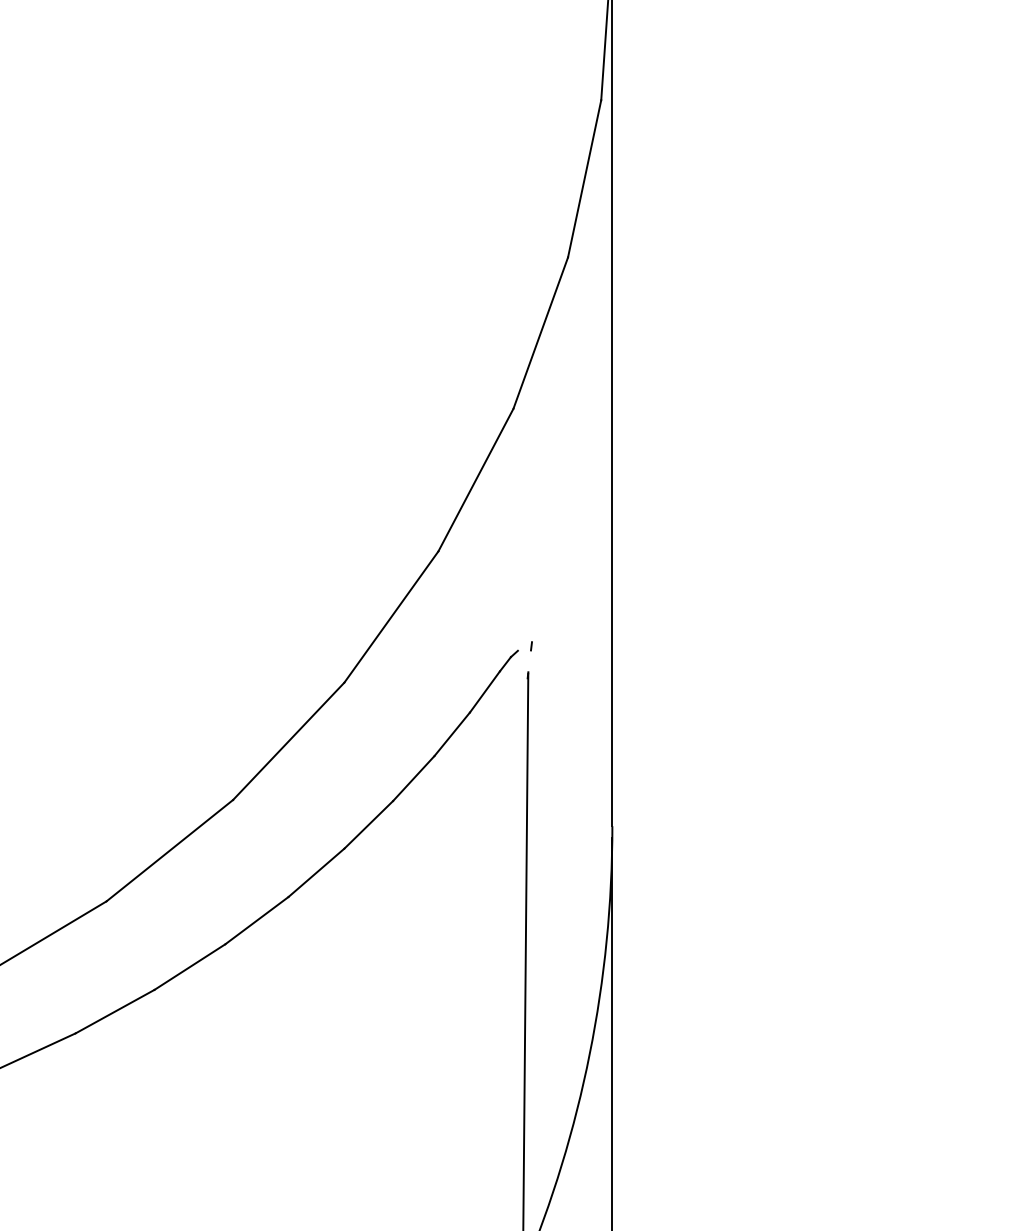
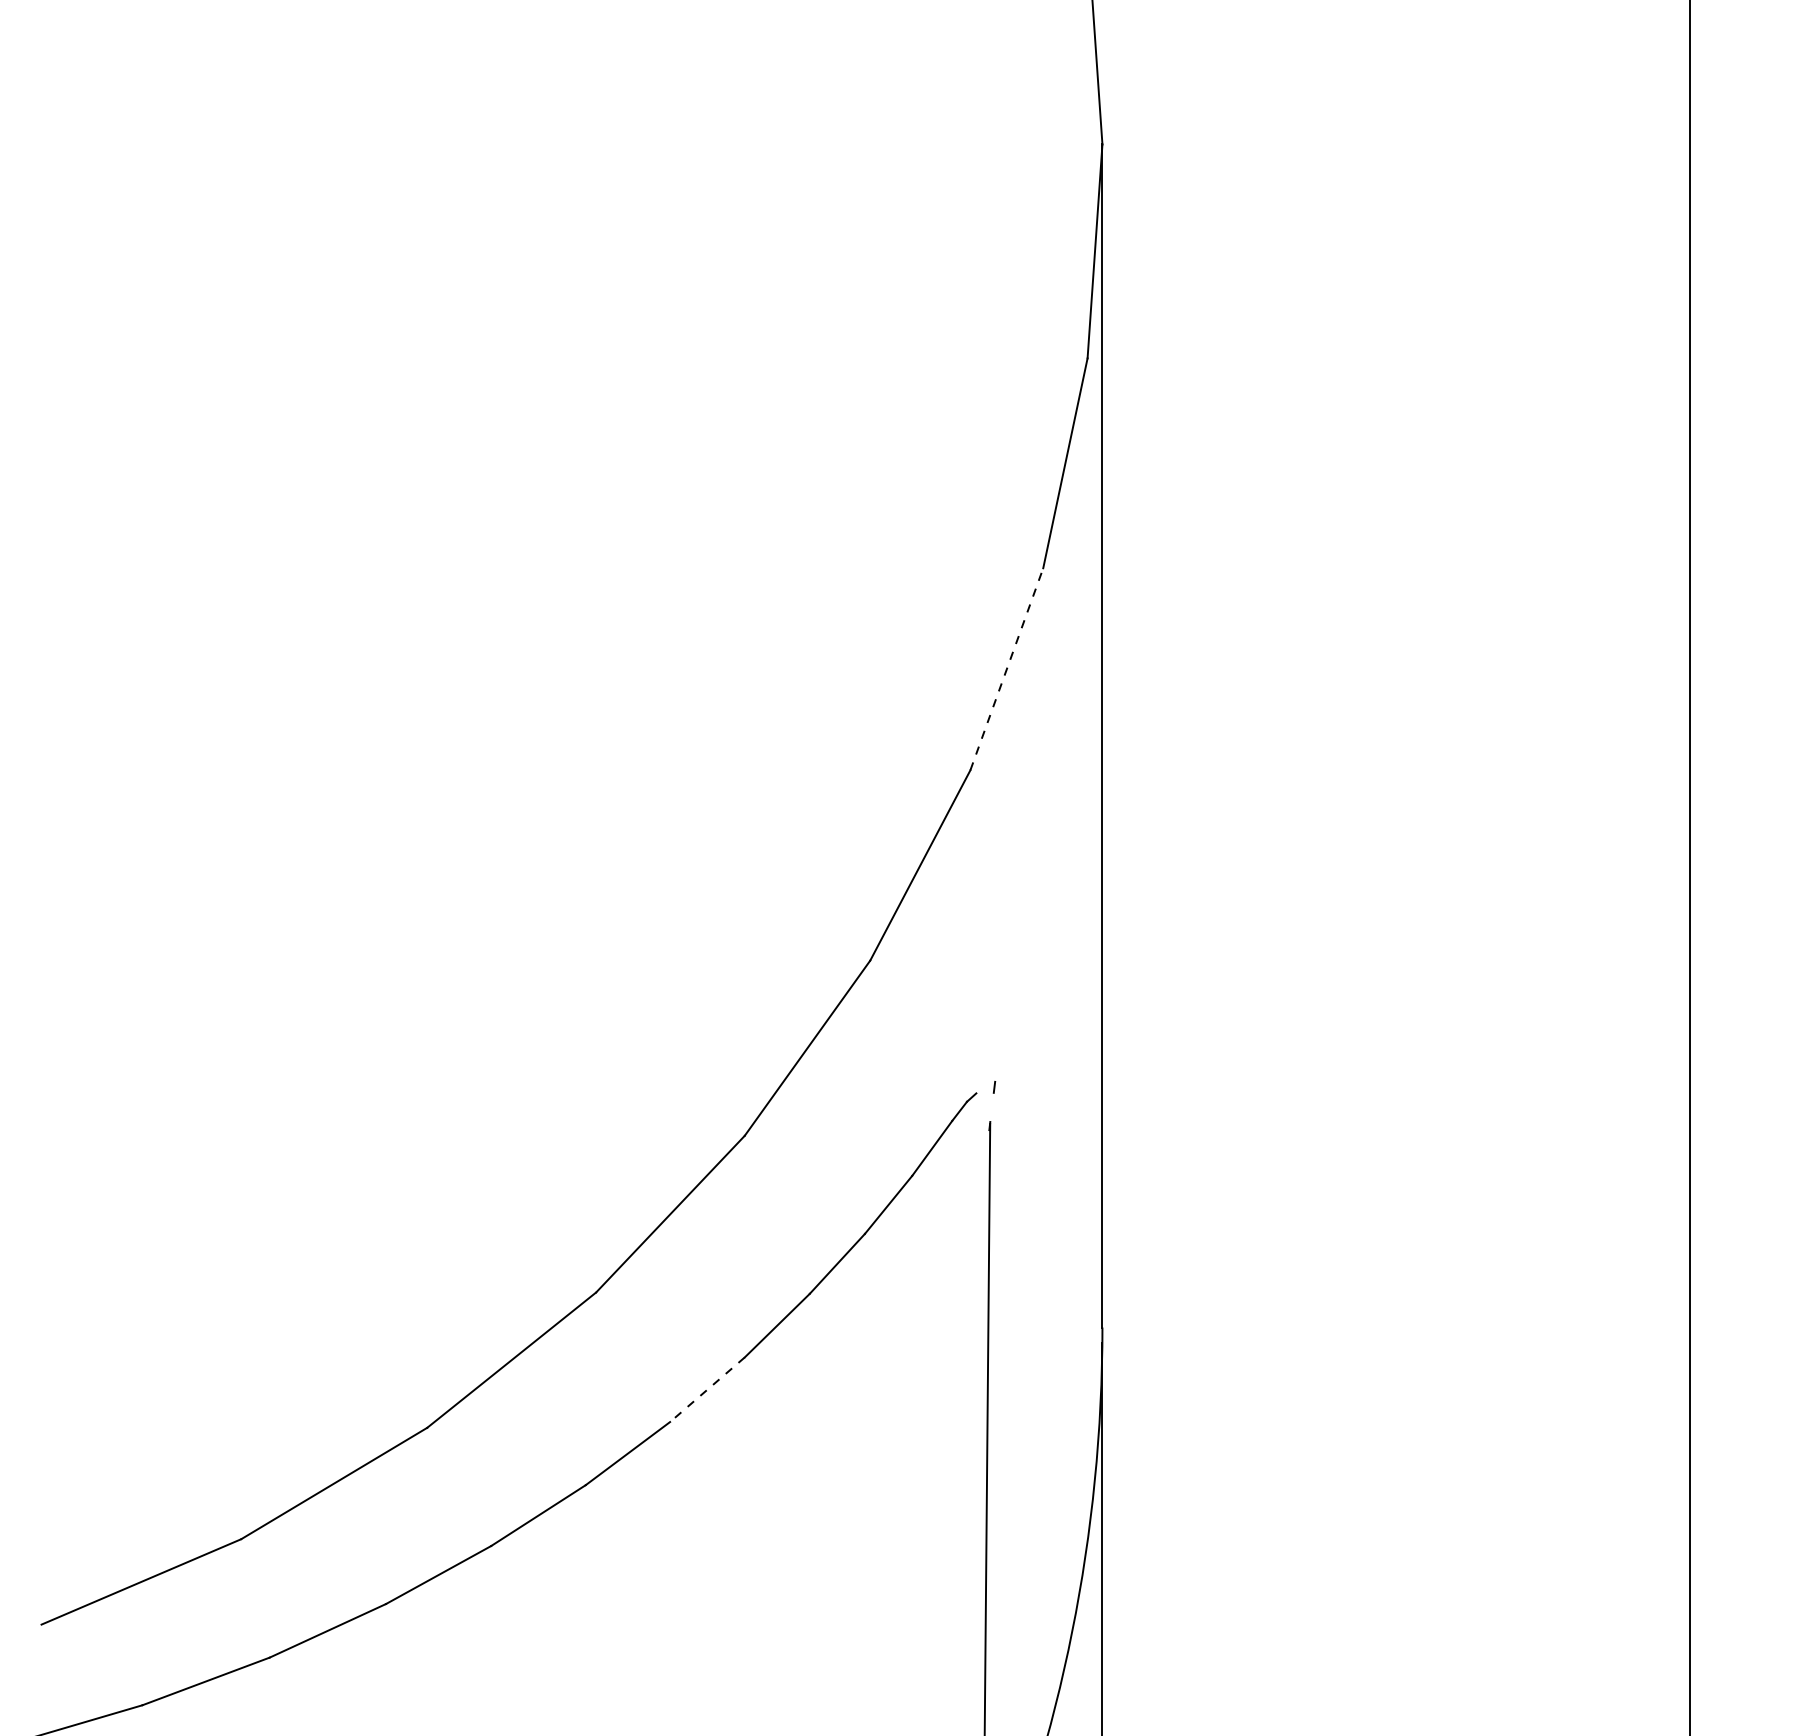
line: (540, 332) -> (1006, 668), solid -> dashed
line: (316, 873) -> (707, 1390), solid -> dashed

